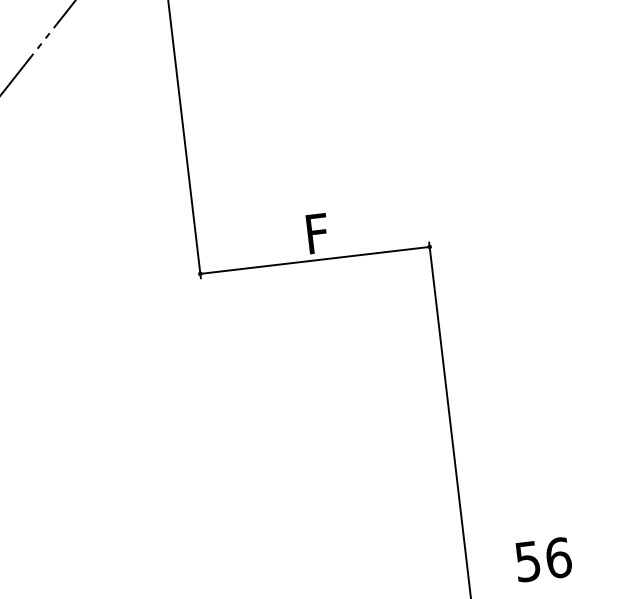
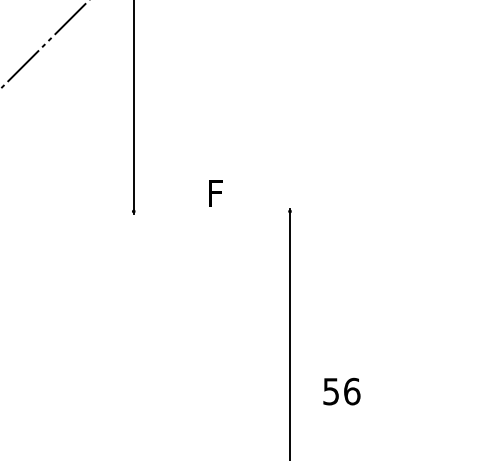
line: (314, 260) -> (211, 211), removed
text: (542, 559) -> (341, 391), moved

